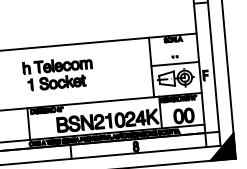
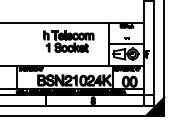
part: (57, 73) -> (68, 41), moved

